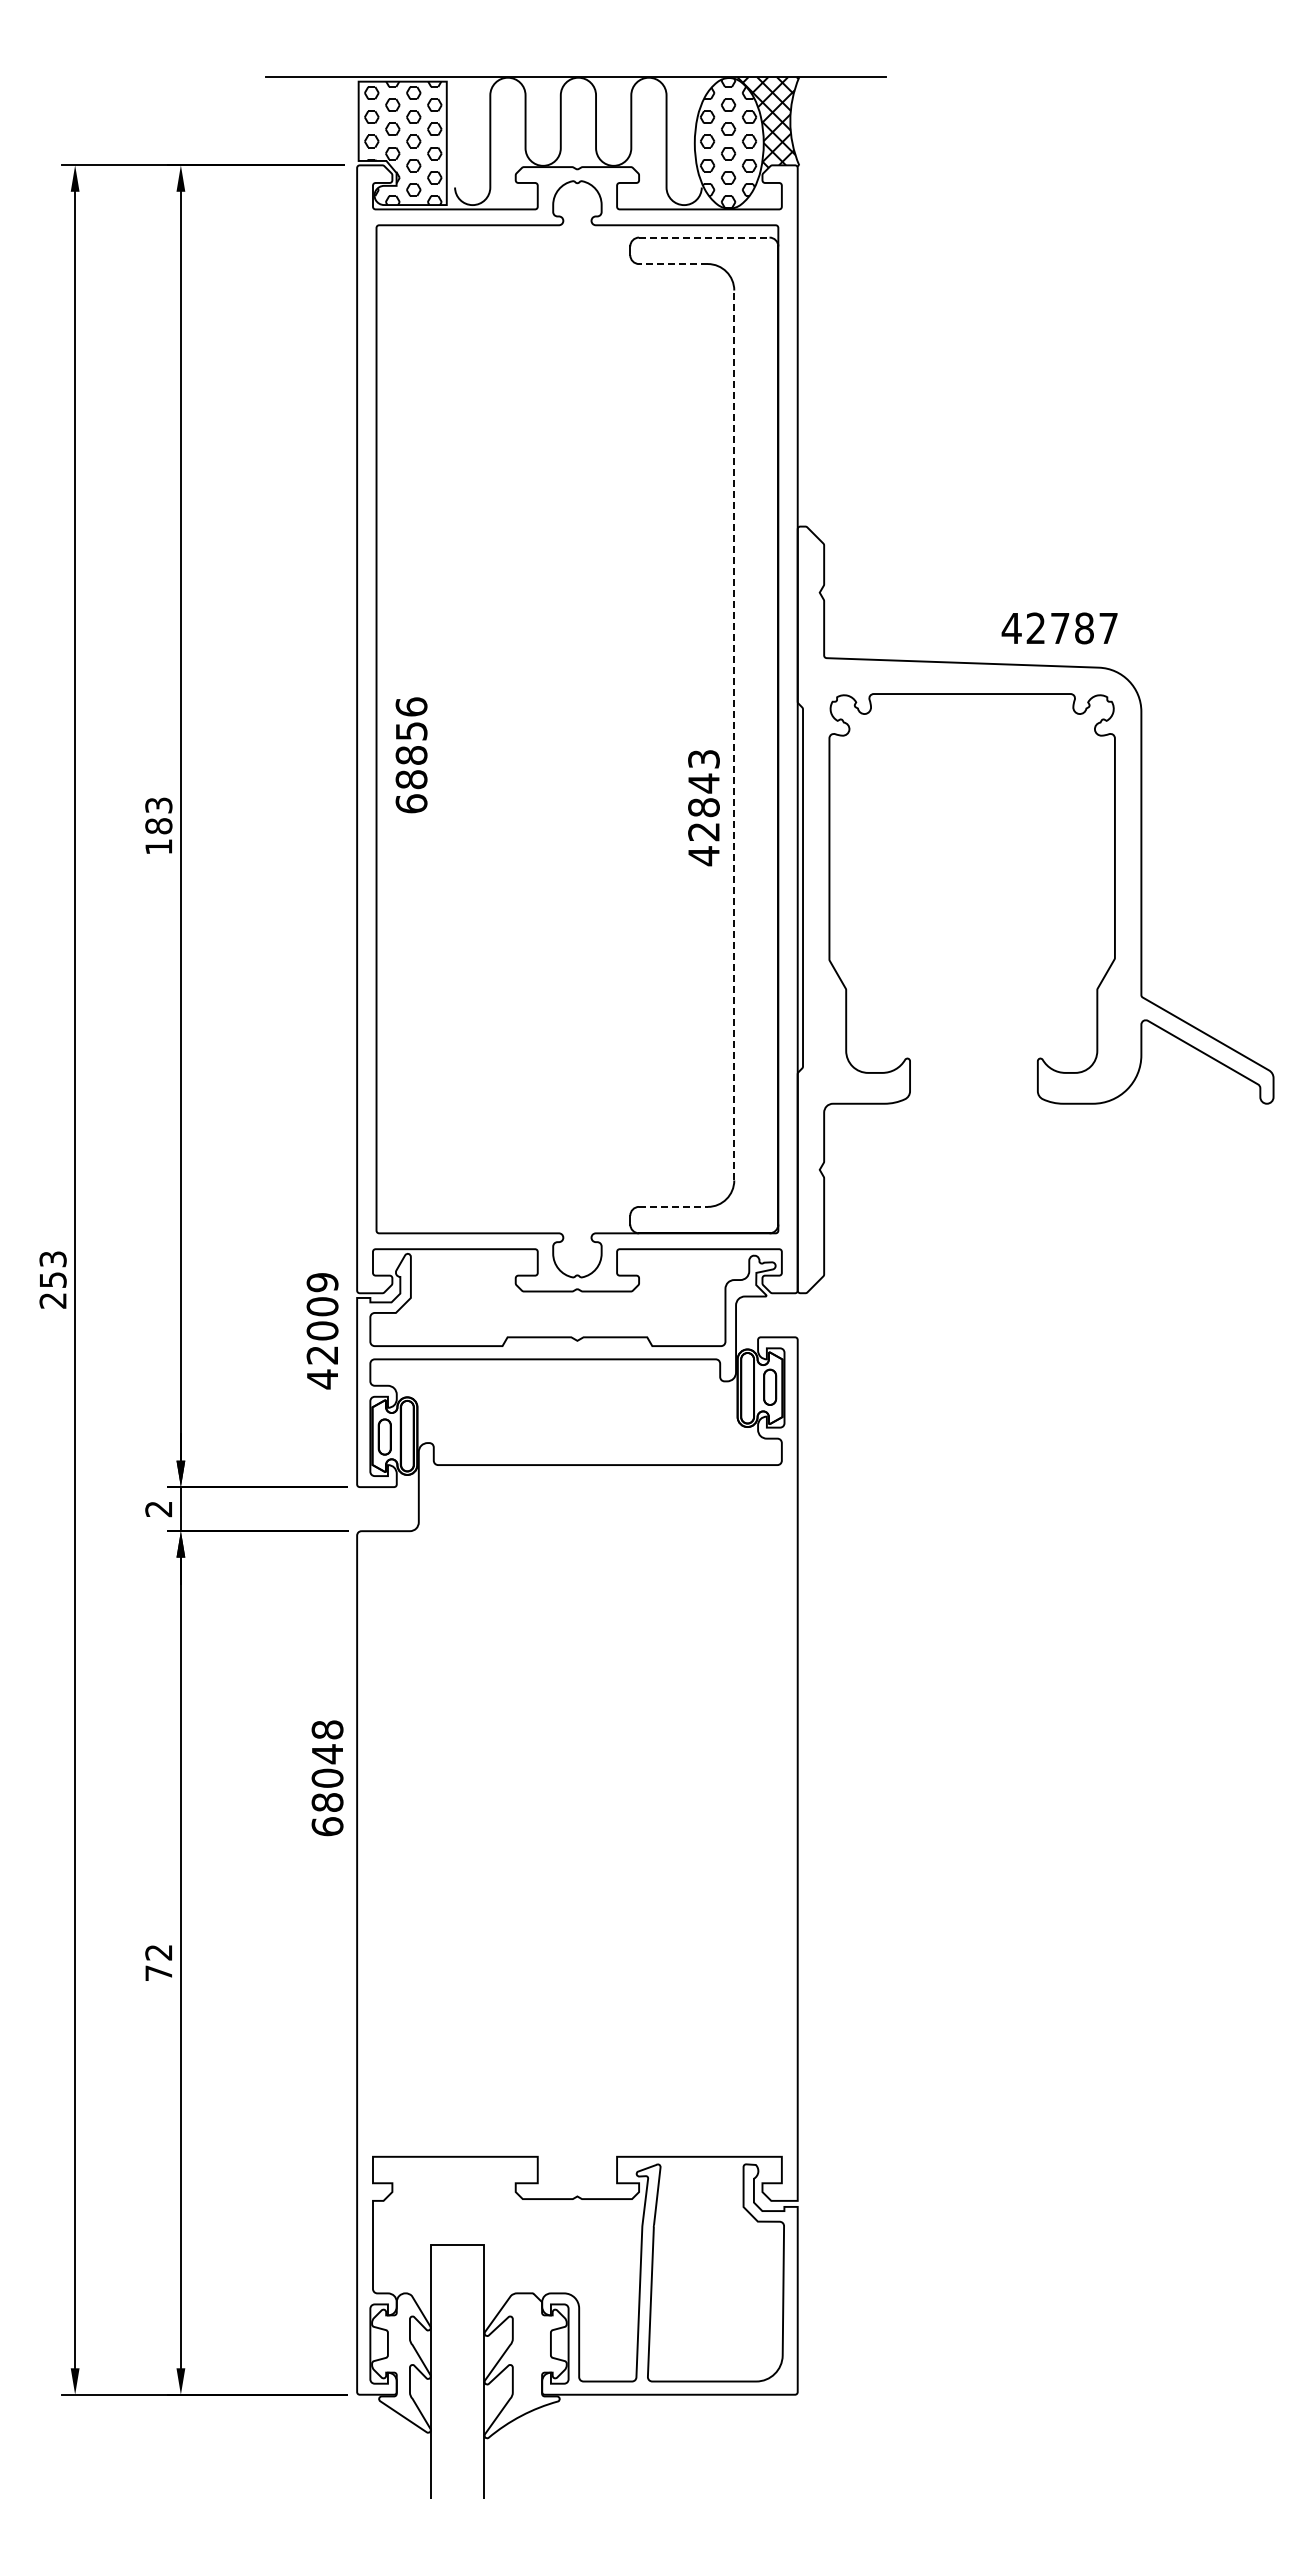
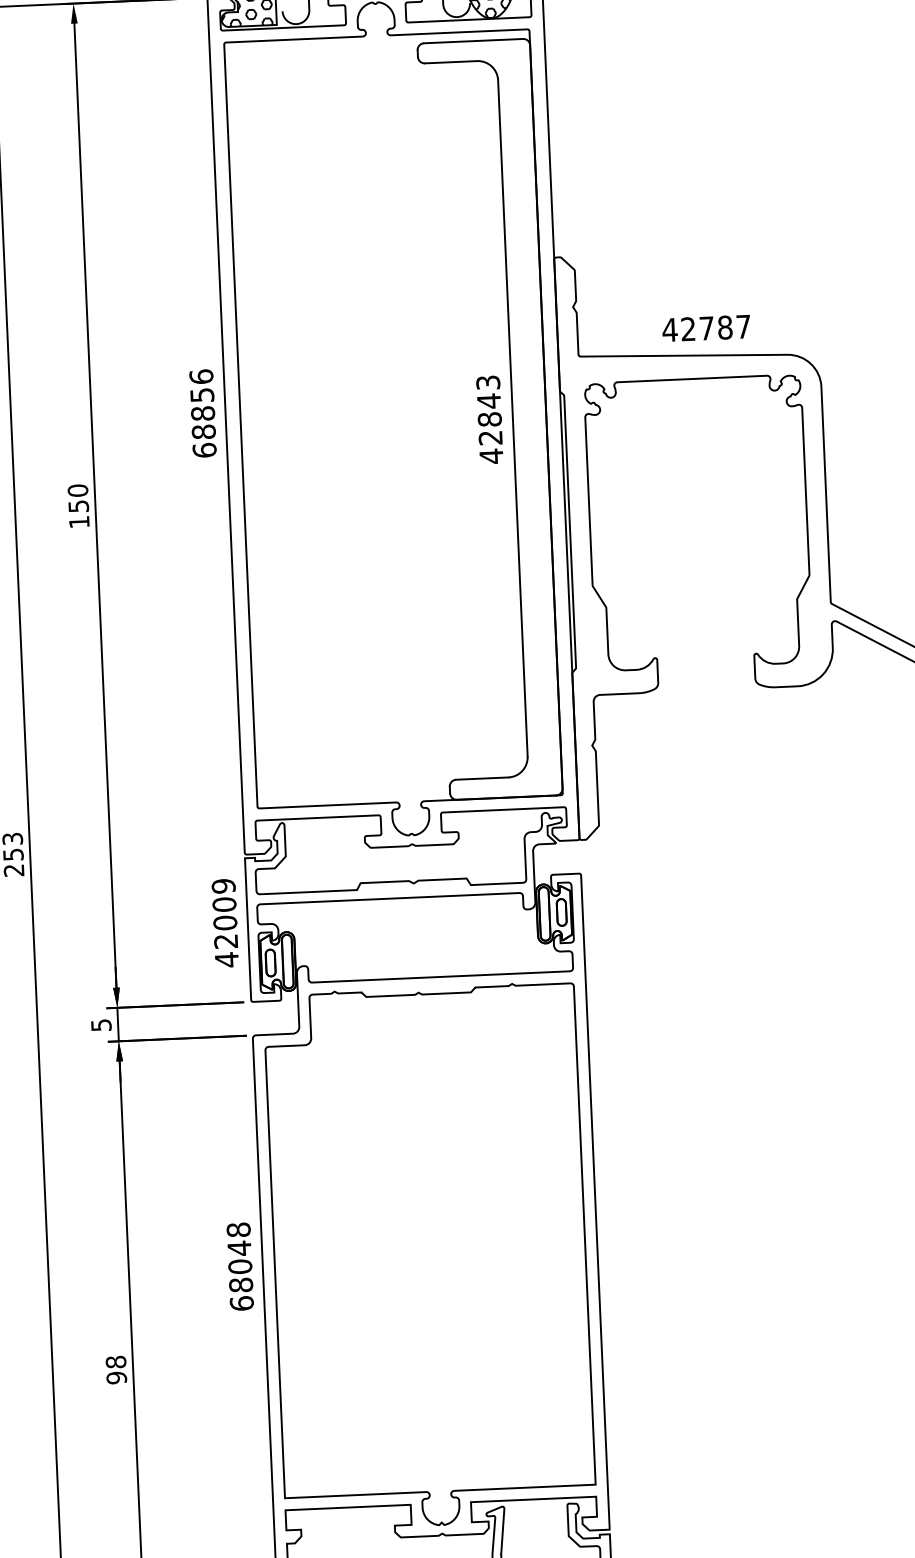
line: (704, 237) -> (473, 41), dashed -> solid
line: (672, 264) -> (450, 62), dashed -> solid
text: (1059, 628) -> (706, 328), moved
line: (734, 735) -> (513, 418), dashed -> solid
text: (411, 755) -> (203, 413), moved
text: (703, 808) -> (489, 420), moved
text: (158, 815) -> (78, 498), 183 -> 150
line: (673, 1206) -> (482, 778), dashed -> solid
text: (322, 1331) -> (225, 923), moved
text: (158, 1509) -> (101, 1025), 2 -> 5
text: (327, 1778) -> (240, 1266), moved
part: (577, 1831) -> (430, 1256), added
text: (158, 1962) -> (116, 1369), 72 -> 98

